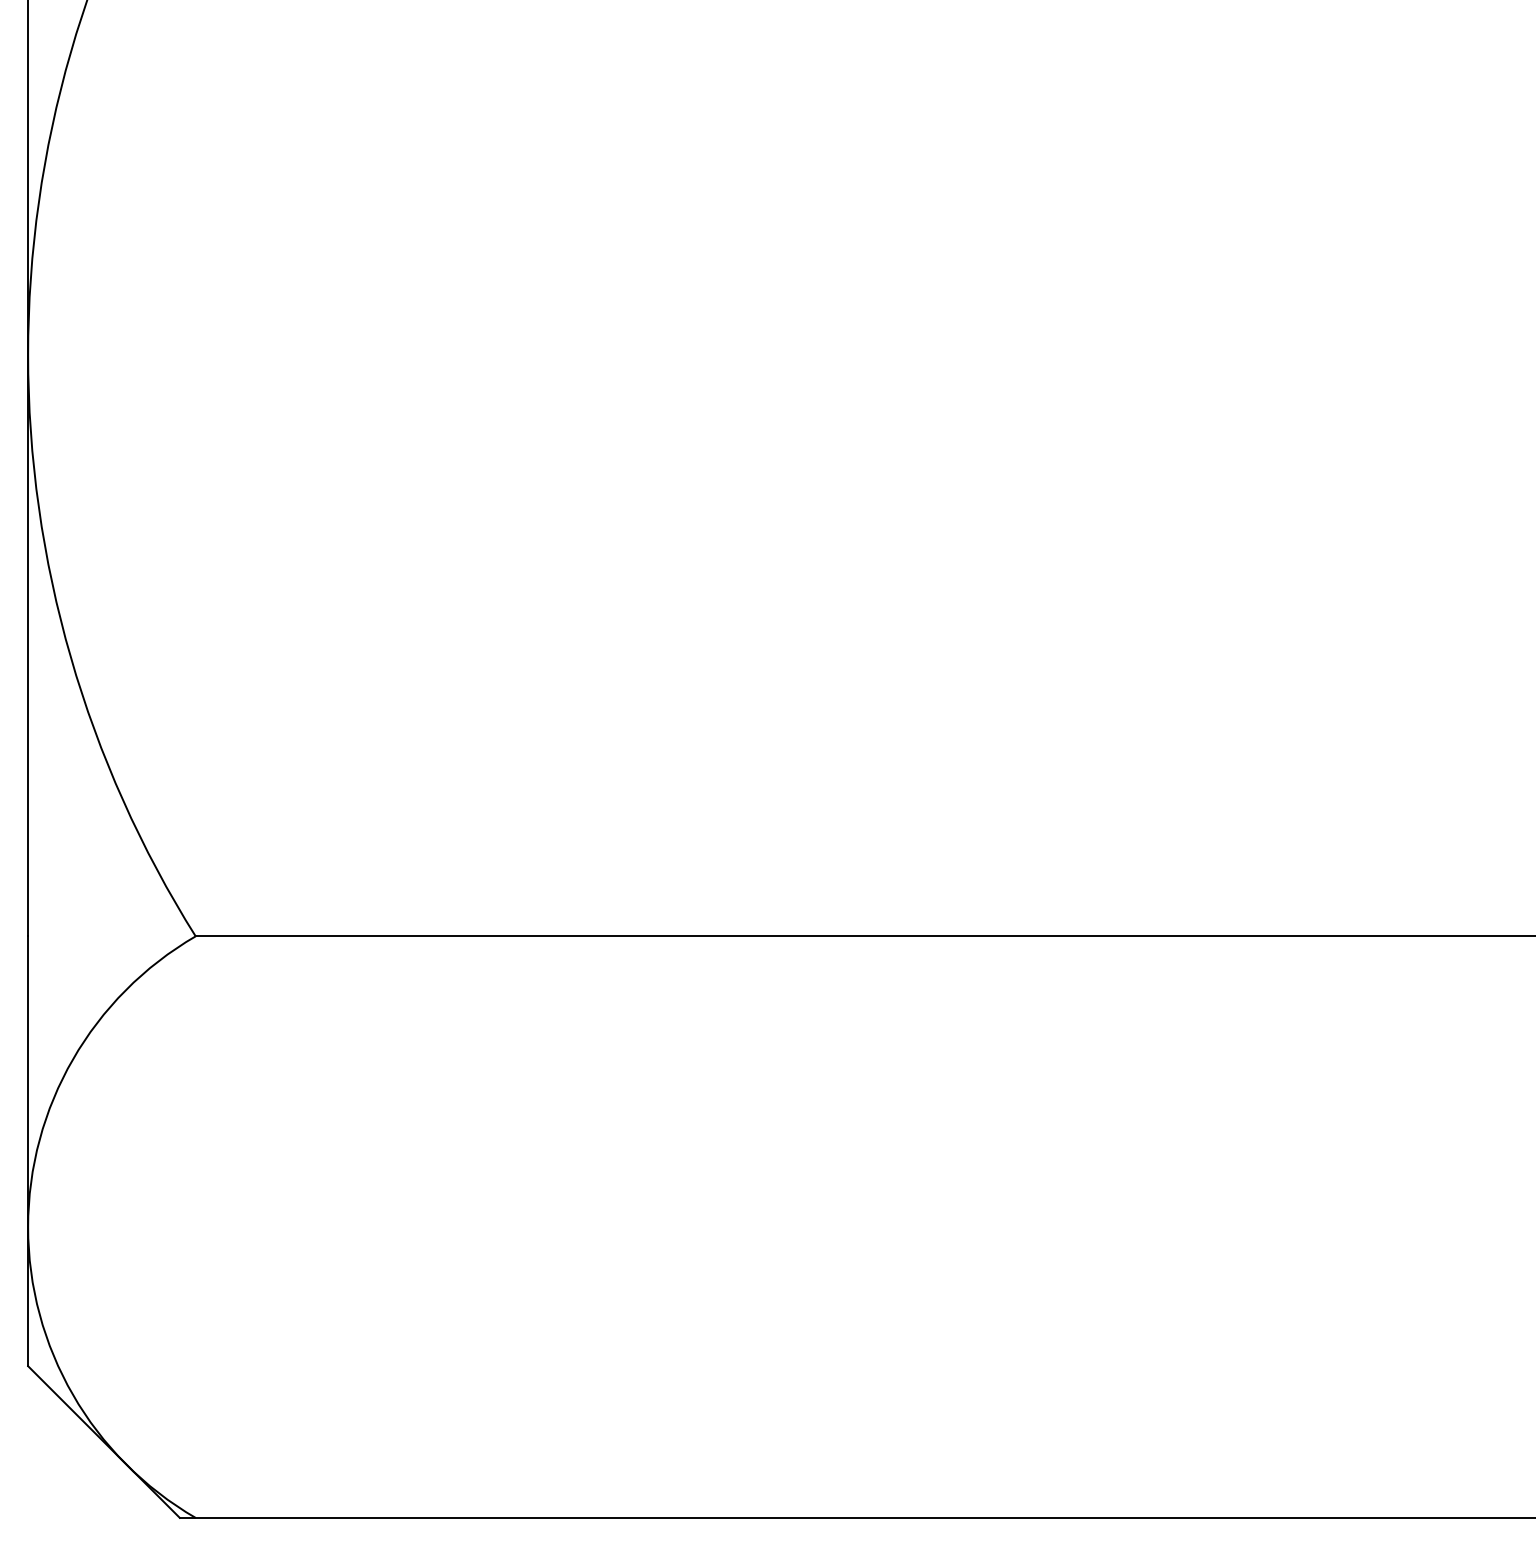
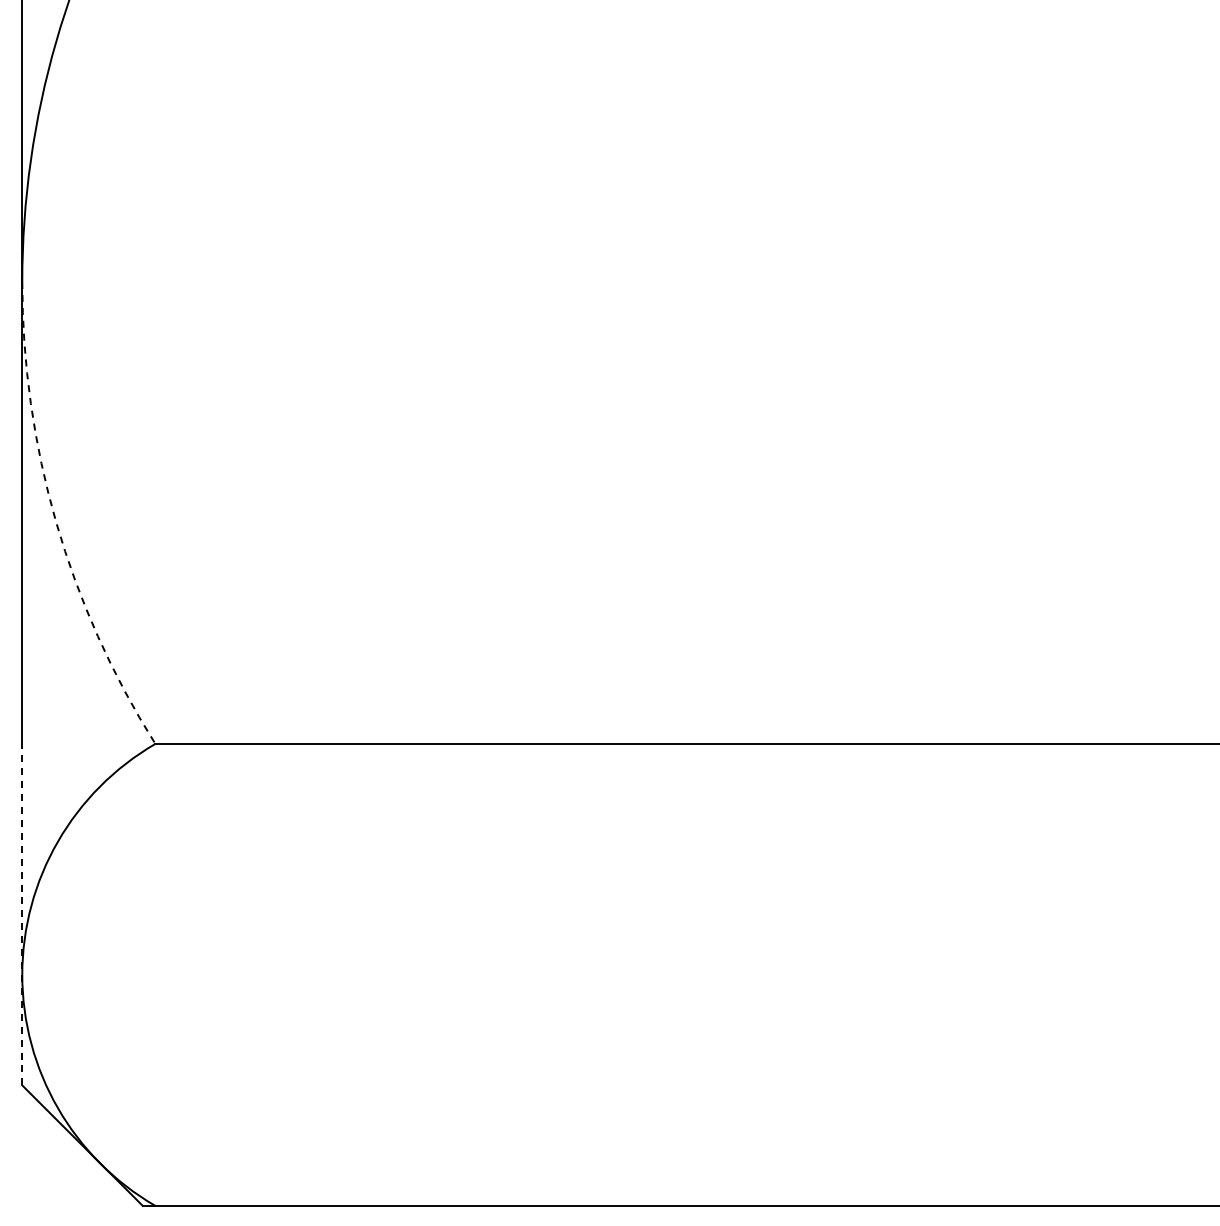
arc: (71, 657) -> (56, 522), solid -> dashed
line: (28, 1151) -> (22, 914), solid -> dashed

